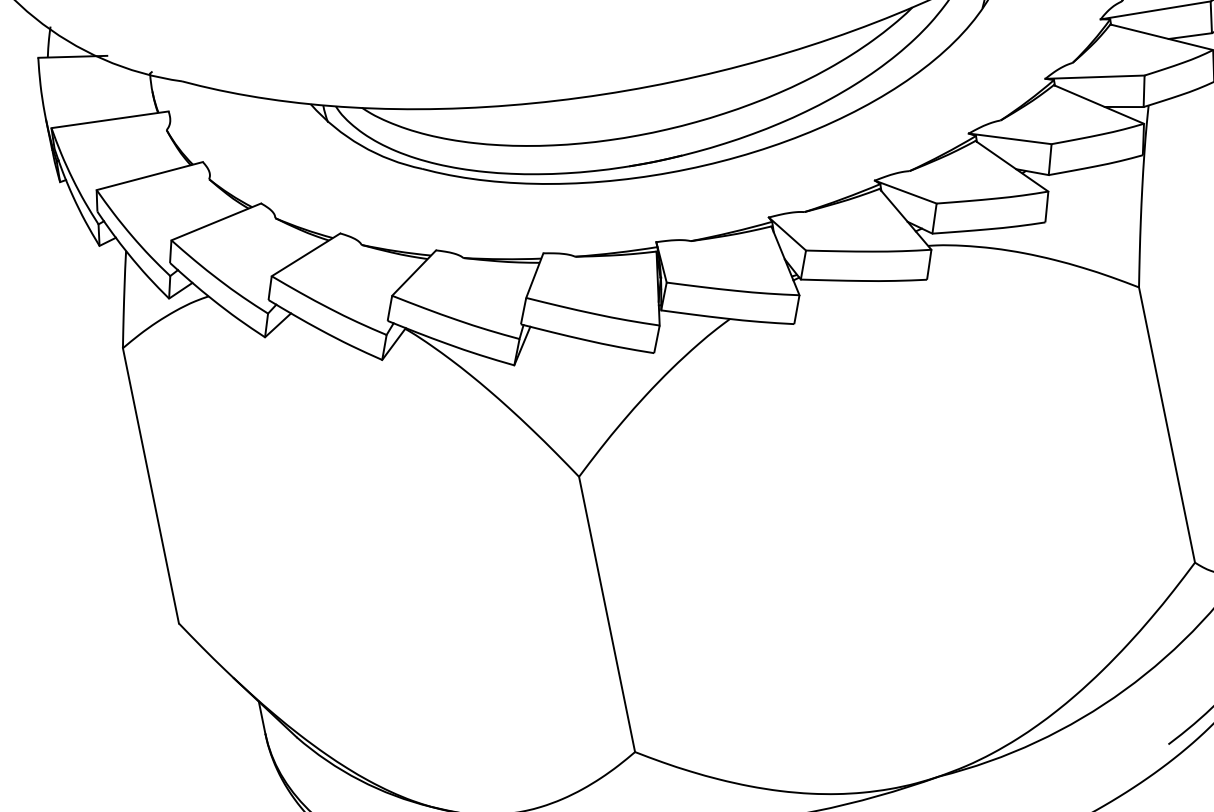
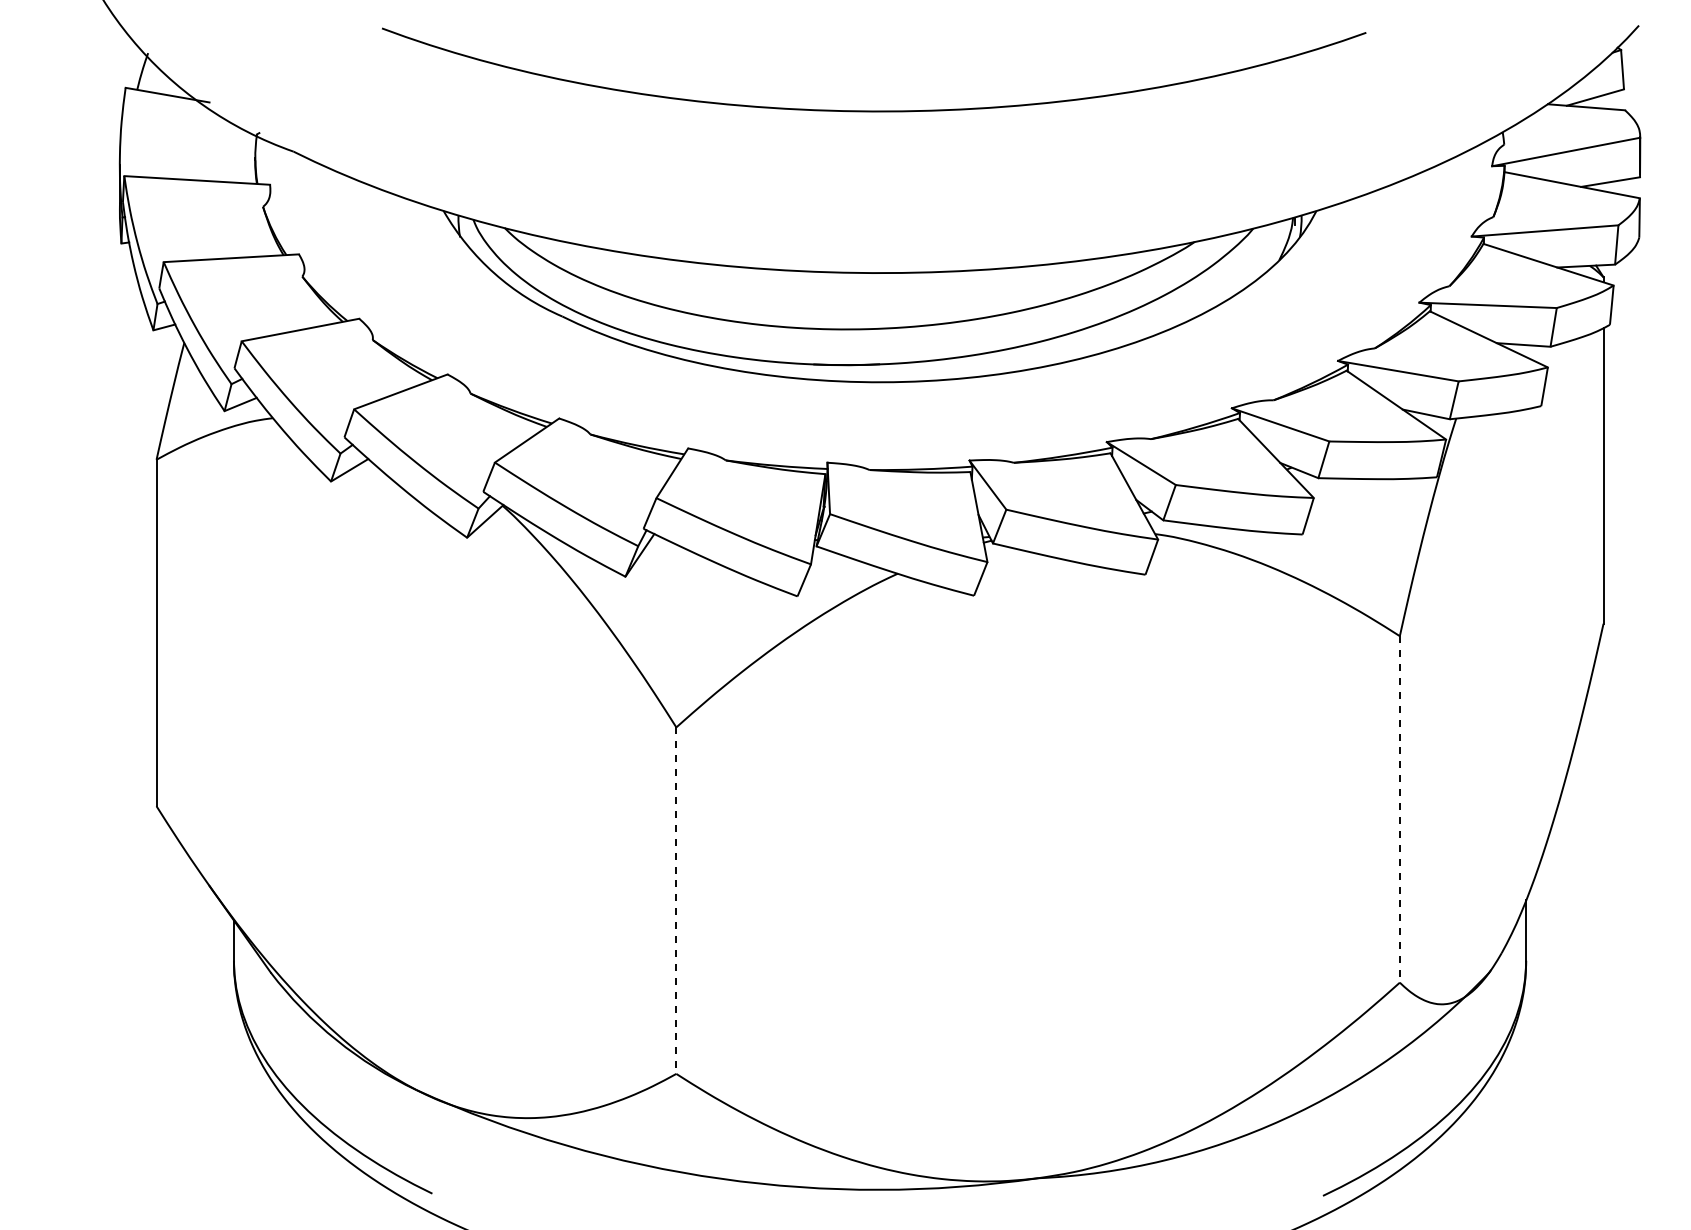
line: (1166, 425) -> (1399, 809), solid -> dashed
line: (607, 615) -> (676, 901), solid -> dashed

